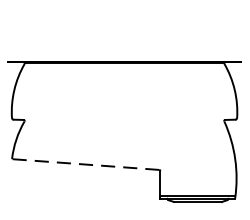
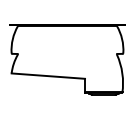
line: (86, 165) -> (48, 76), dashed -> solid

